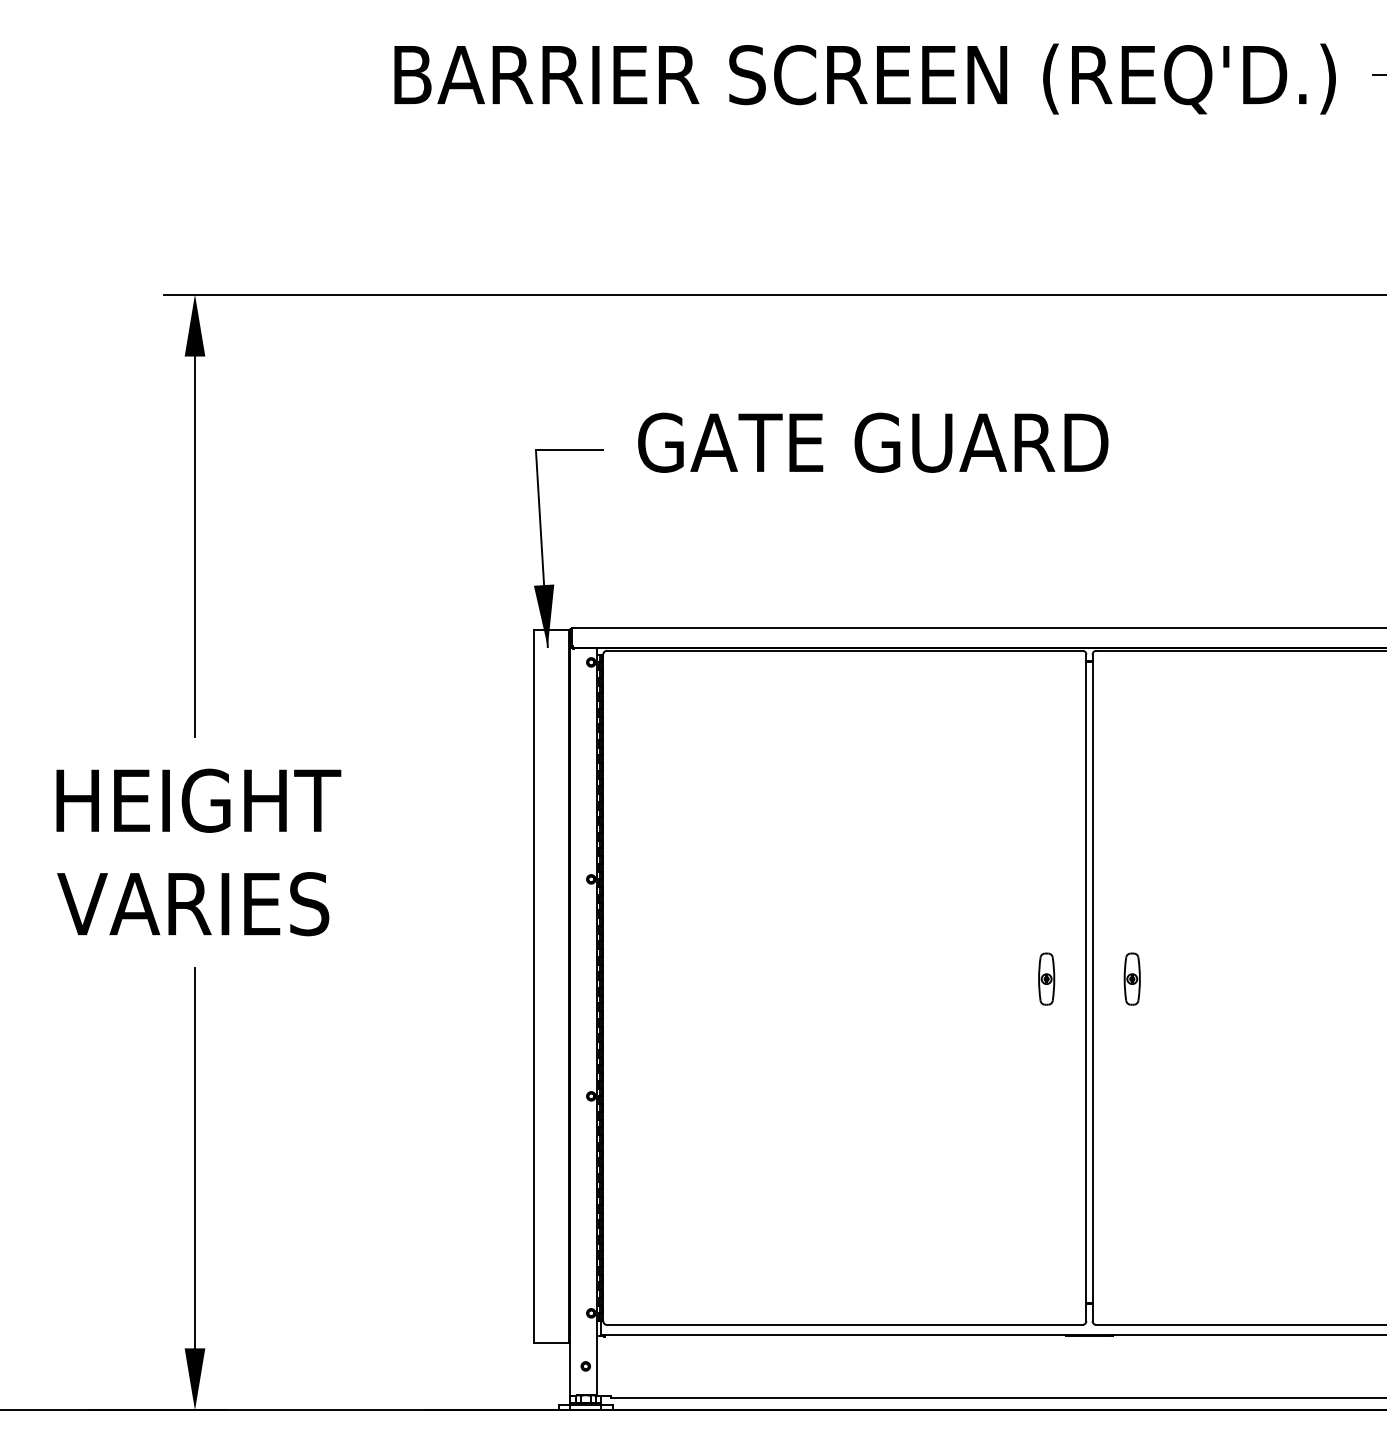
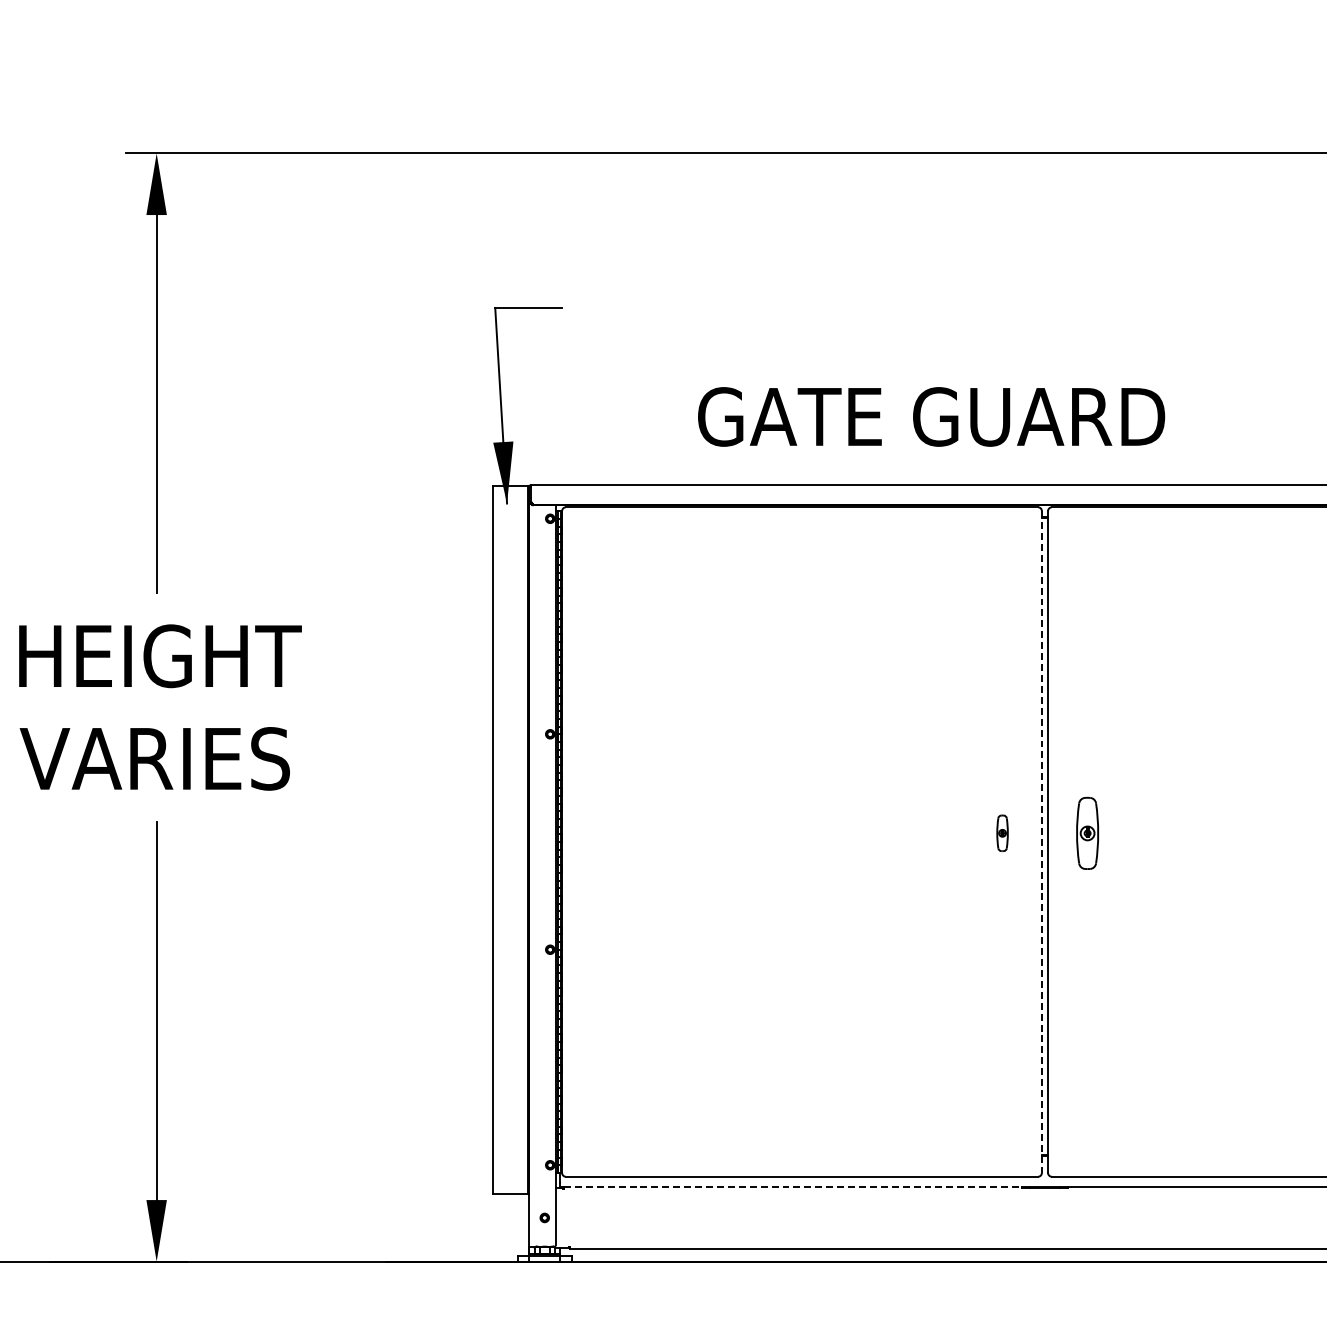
text: (873, 442) -> (931, 416), moved
part: (1046, 978) -> (1002, 832), size x0.7
part: (1131, 978) -> (1086, 832), size x1.4
line: (1086, 988) -> (1042, 842), solid -> dashed
line: (835, 1334) -> (792, 1186), solid -> dashed

